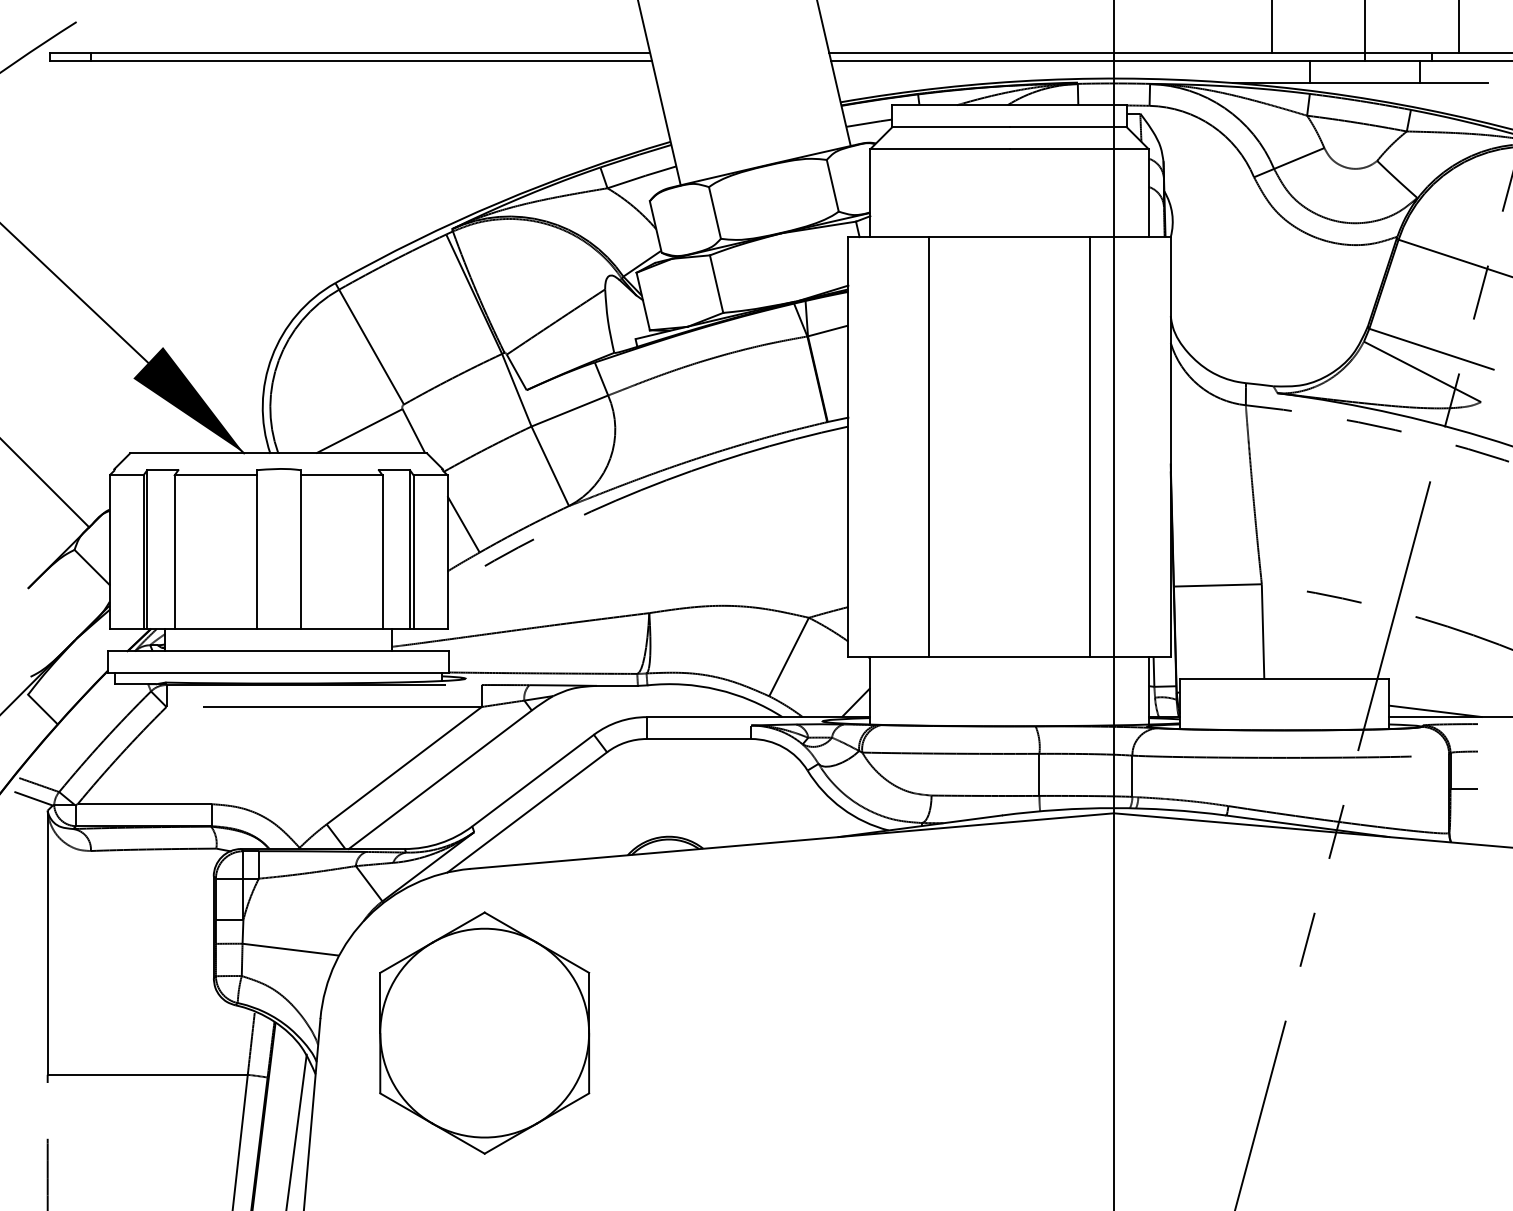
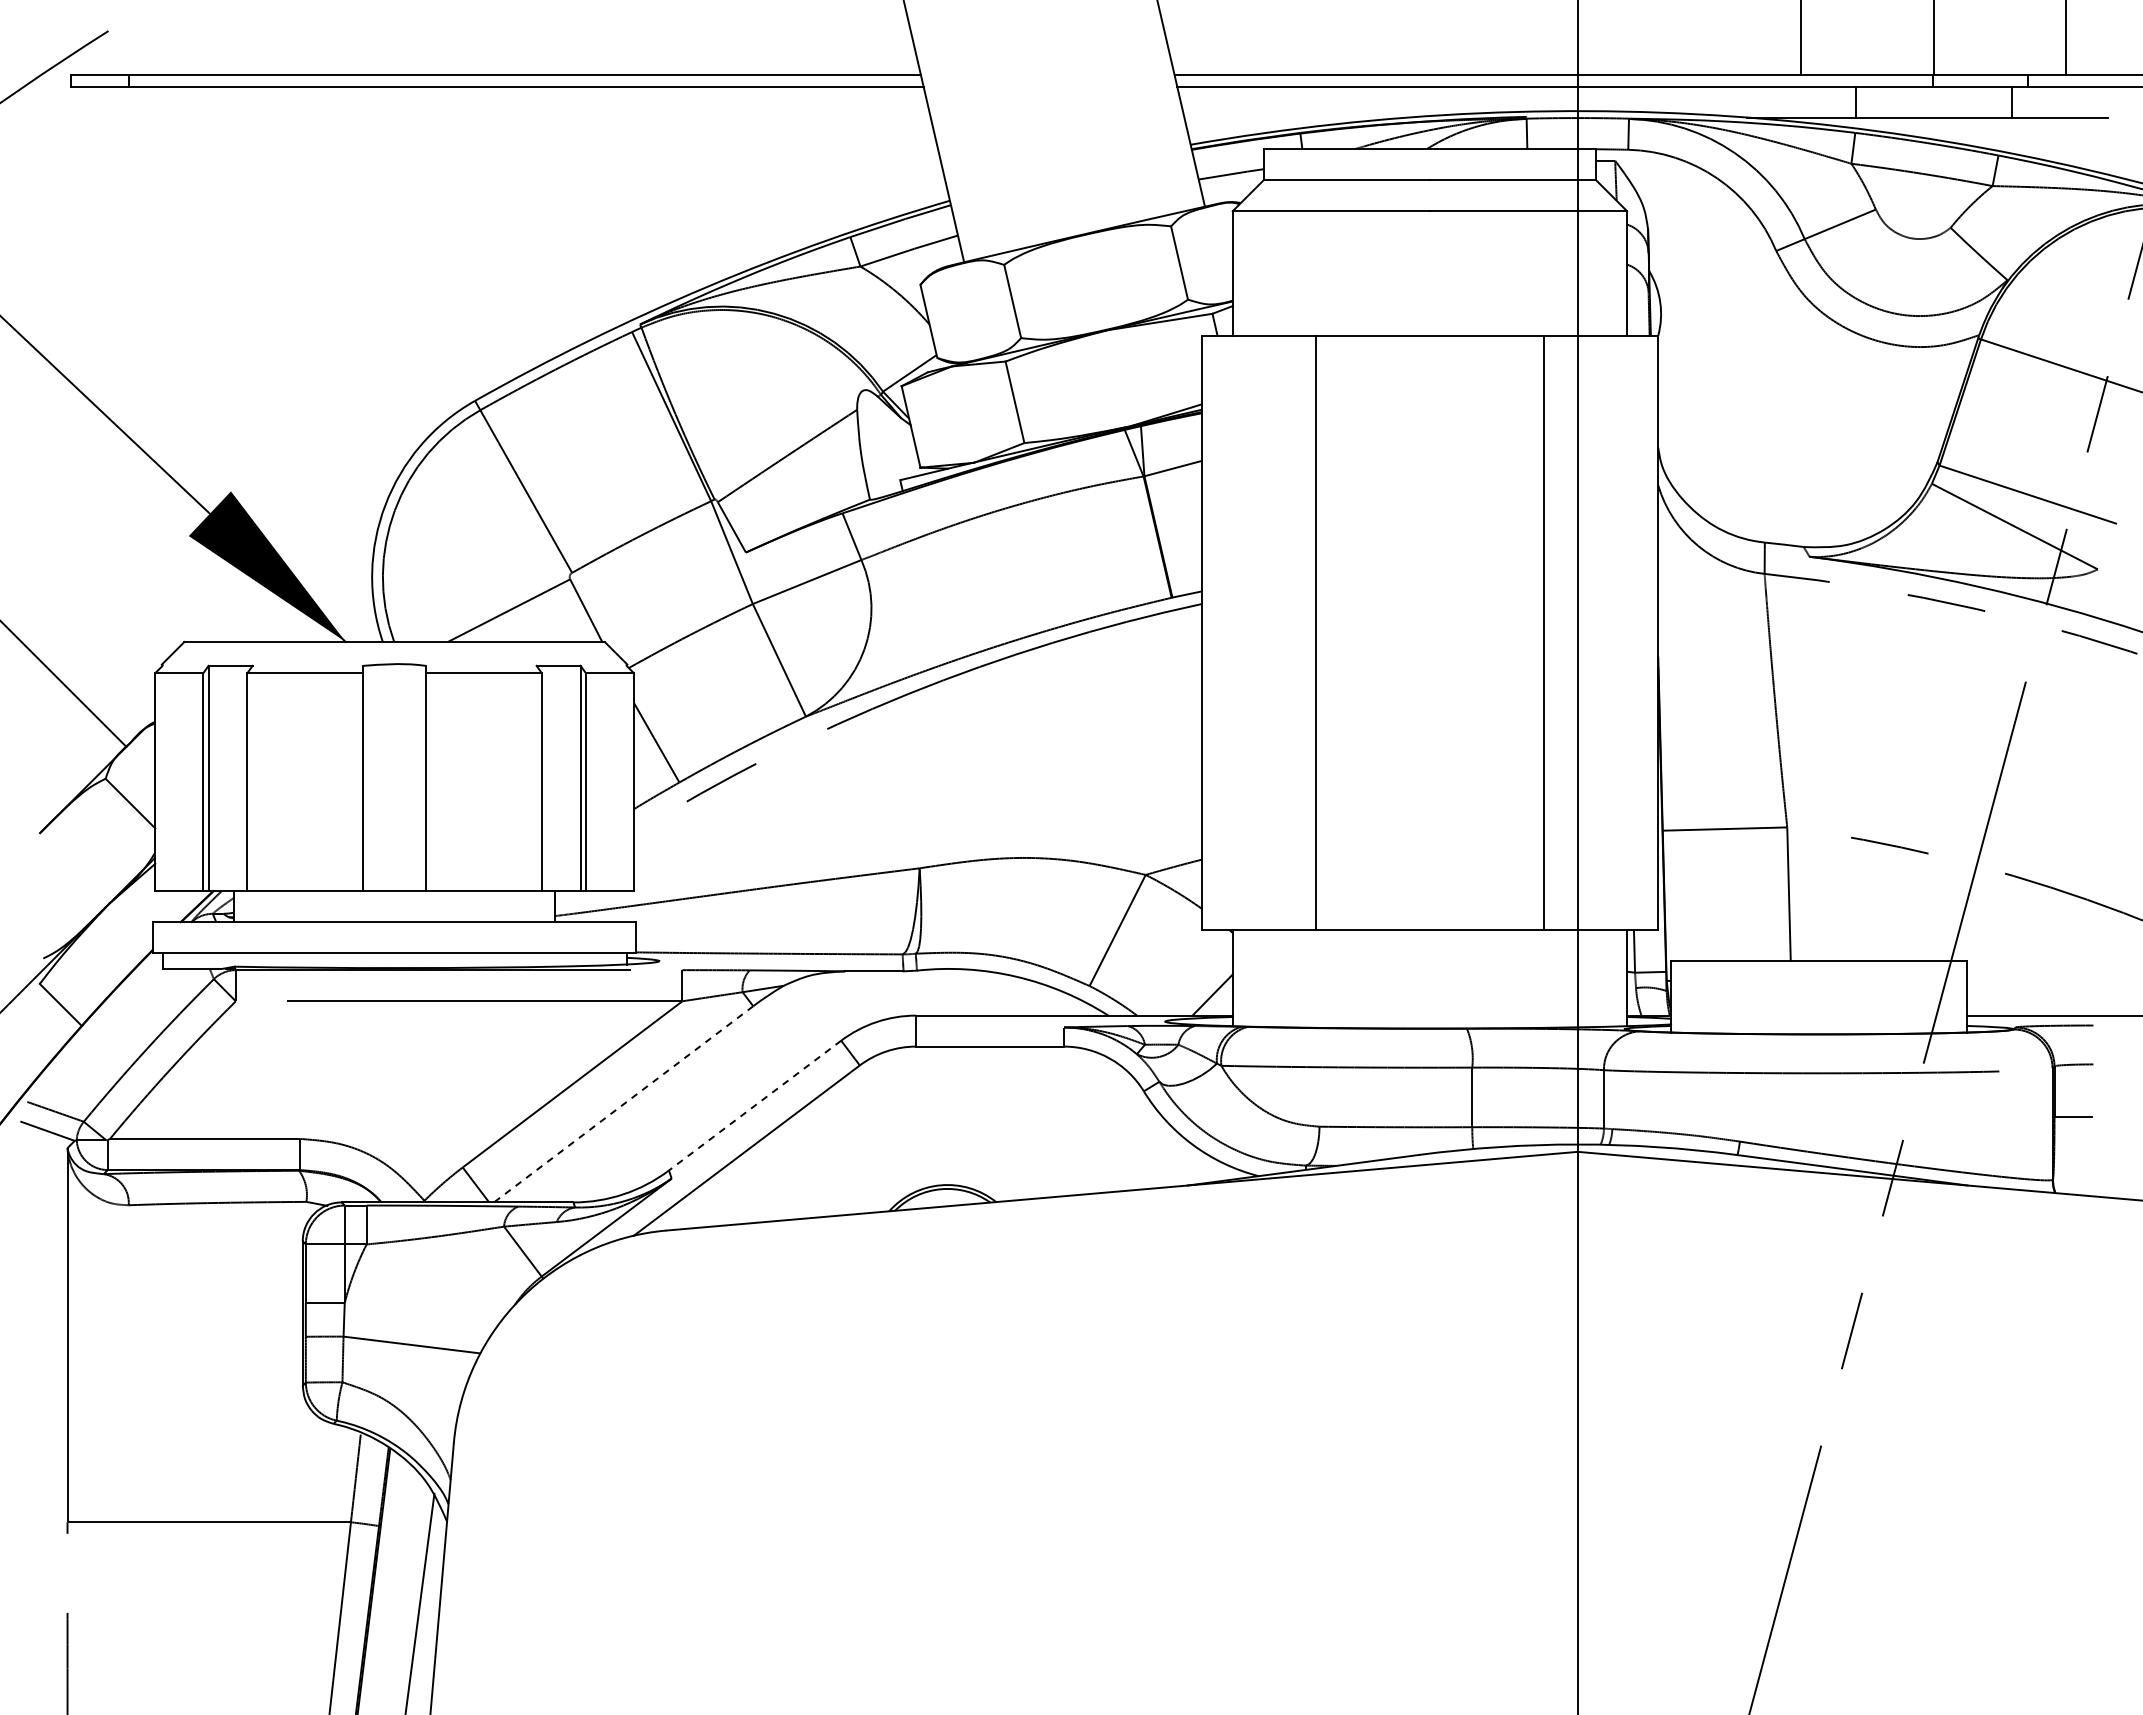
line: (1435, 711) -> (2033, 1007), removed
line: (440, 779) -> (623, 1104), solid -> dashed
line: (533, 780) -> (755, 1105), solid -> dashed
part: (484, 1033) -> (686, 1463), removed

